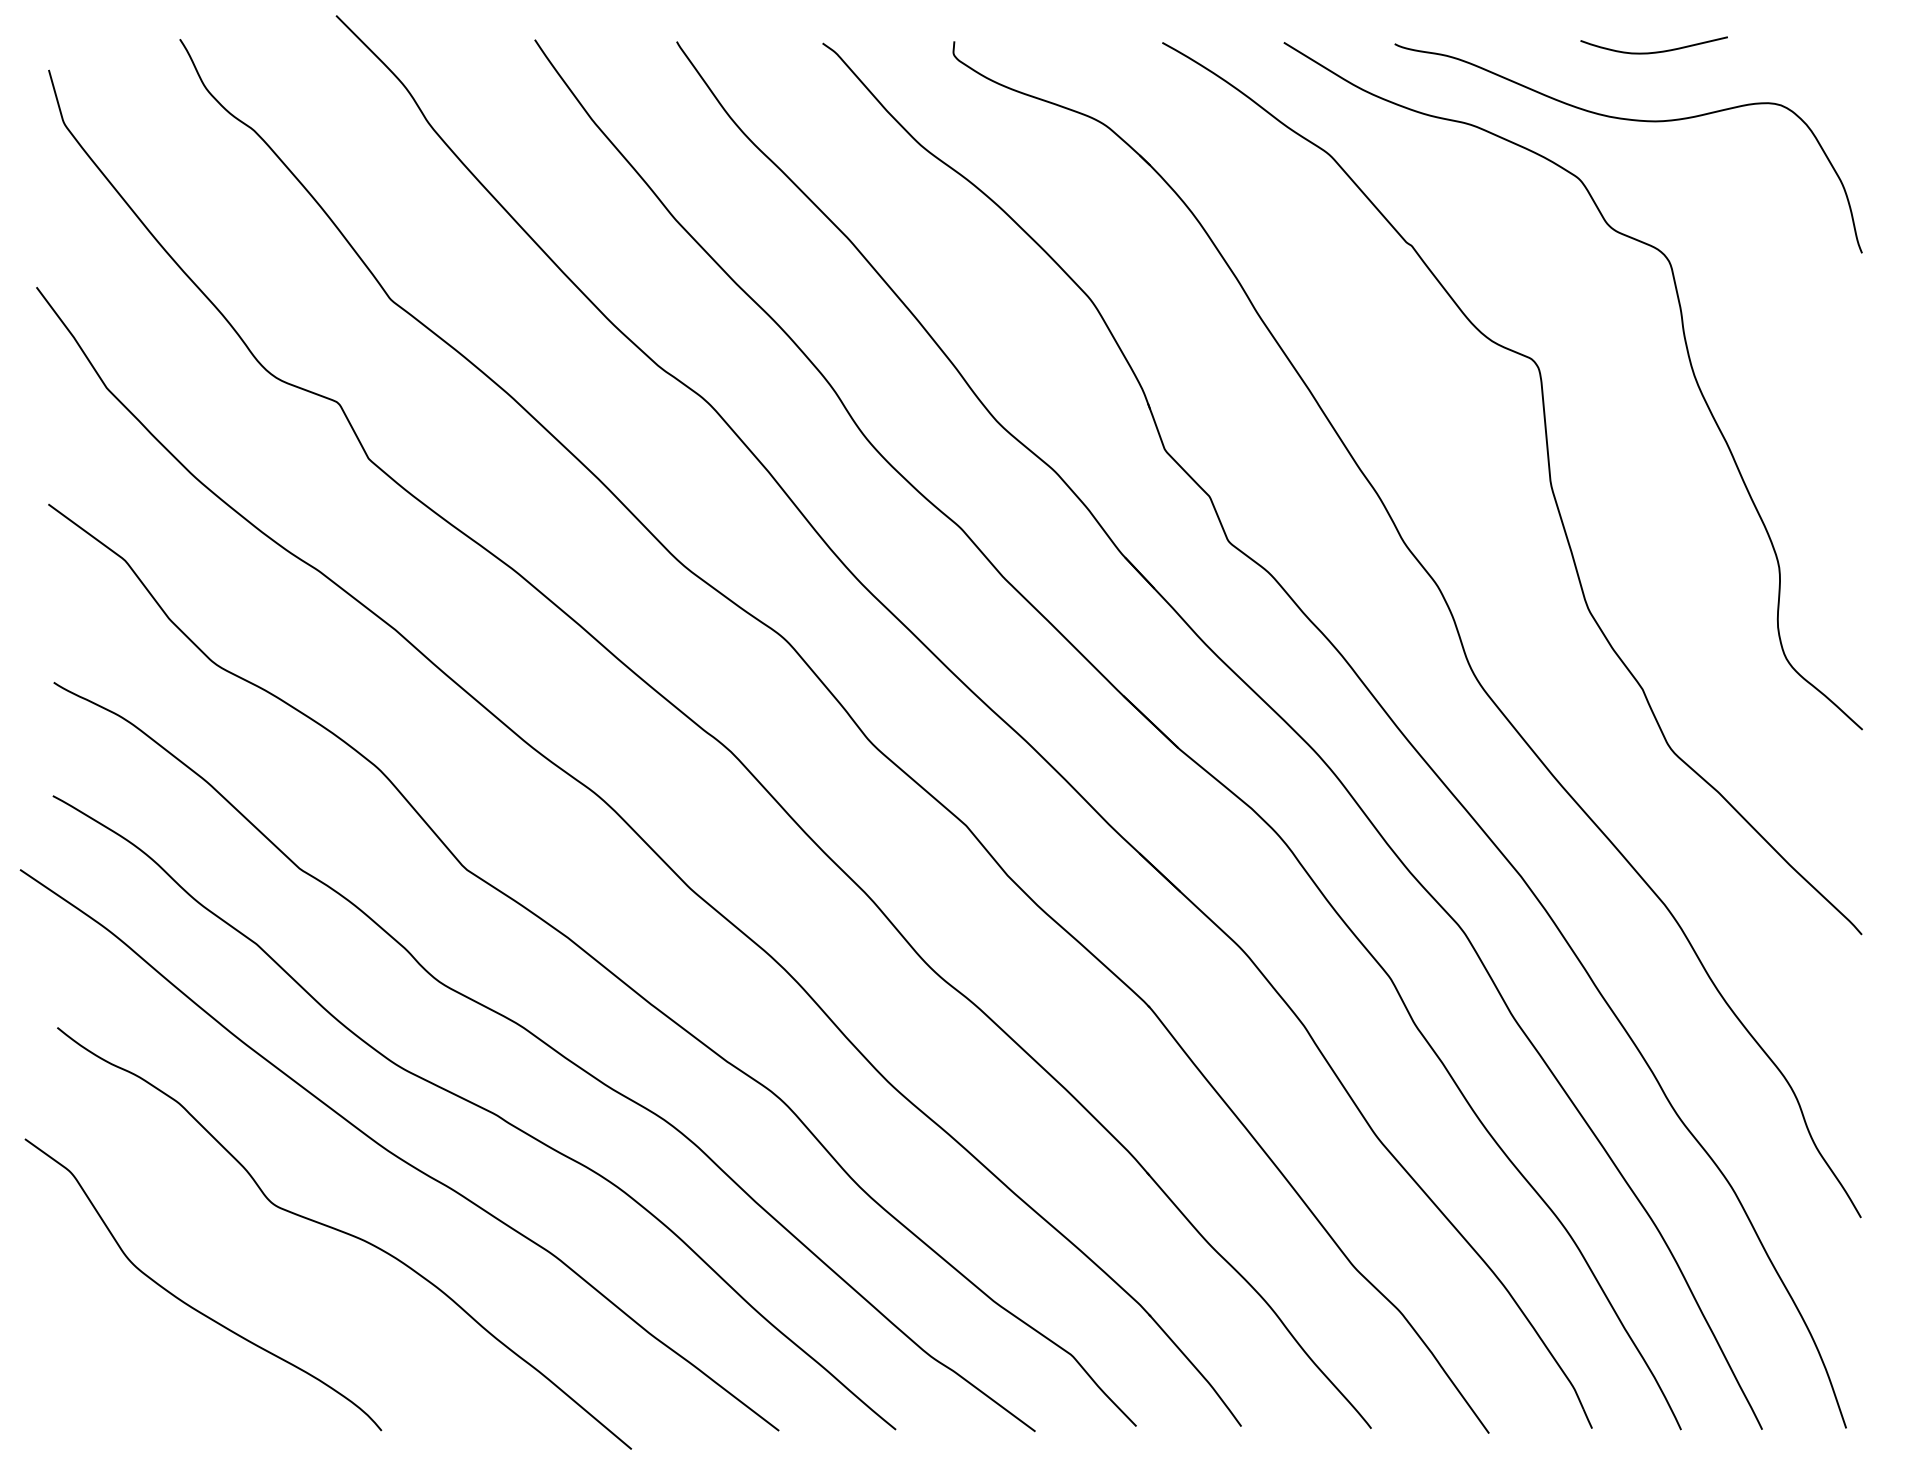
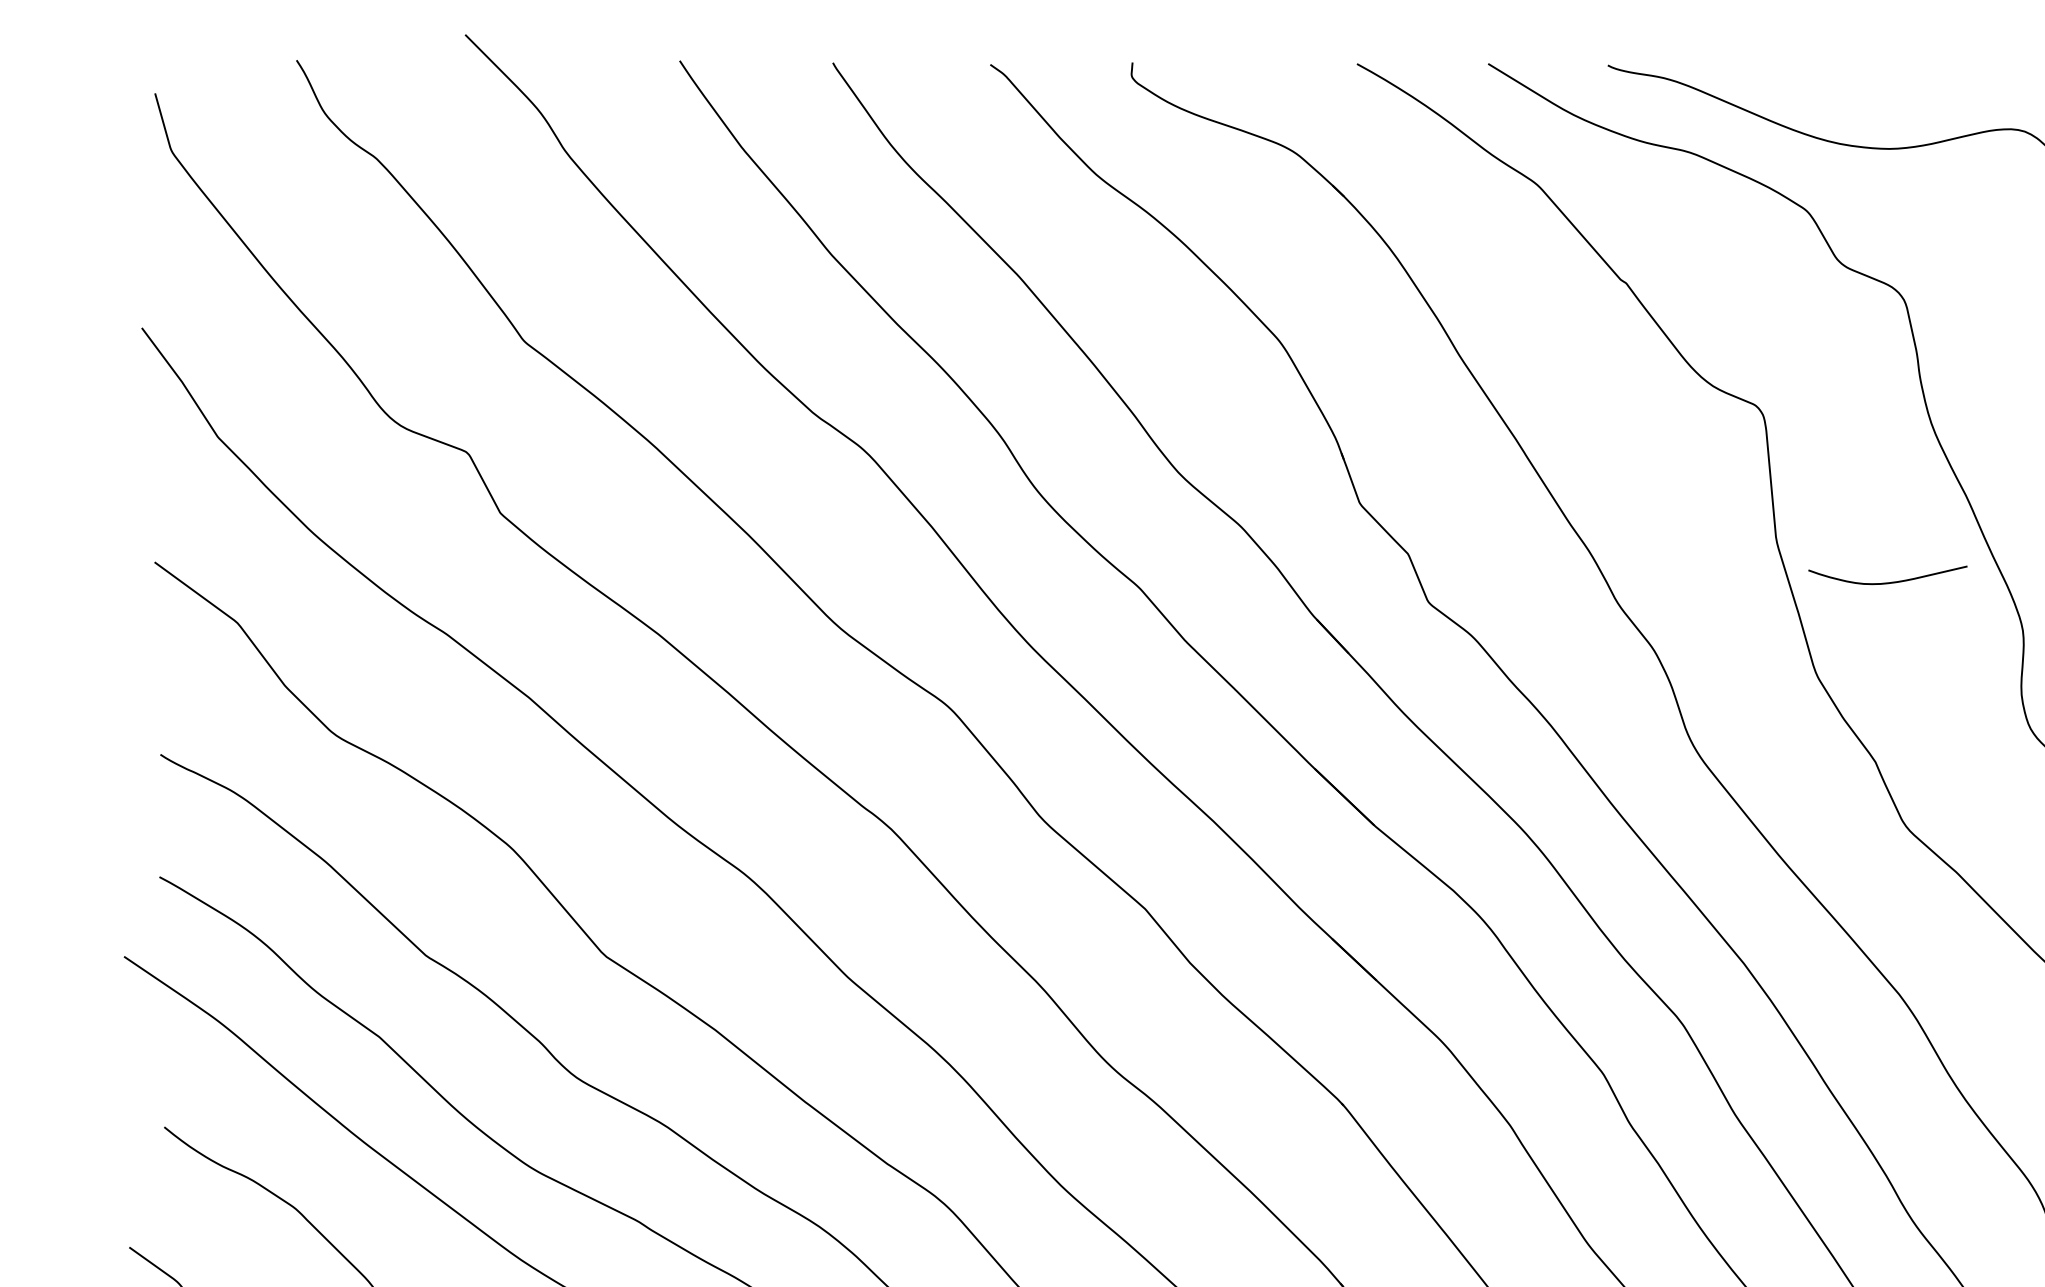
curve: (1654, 51) -> (1888, 581), moved

